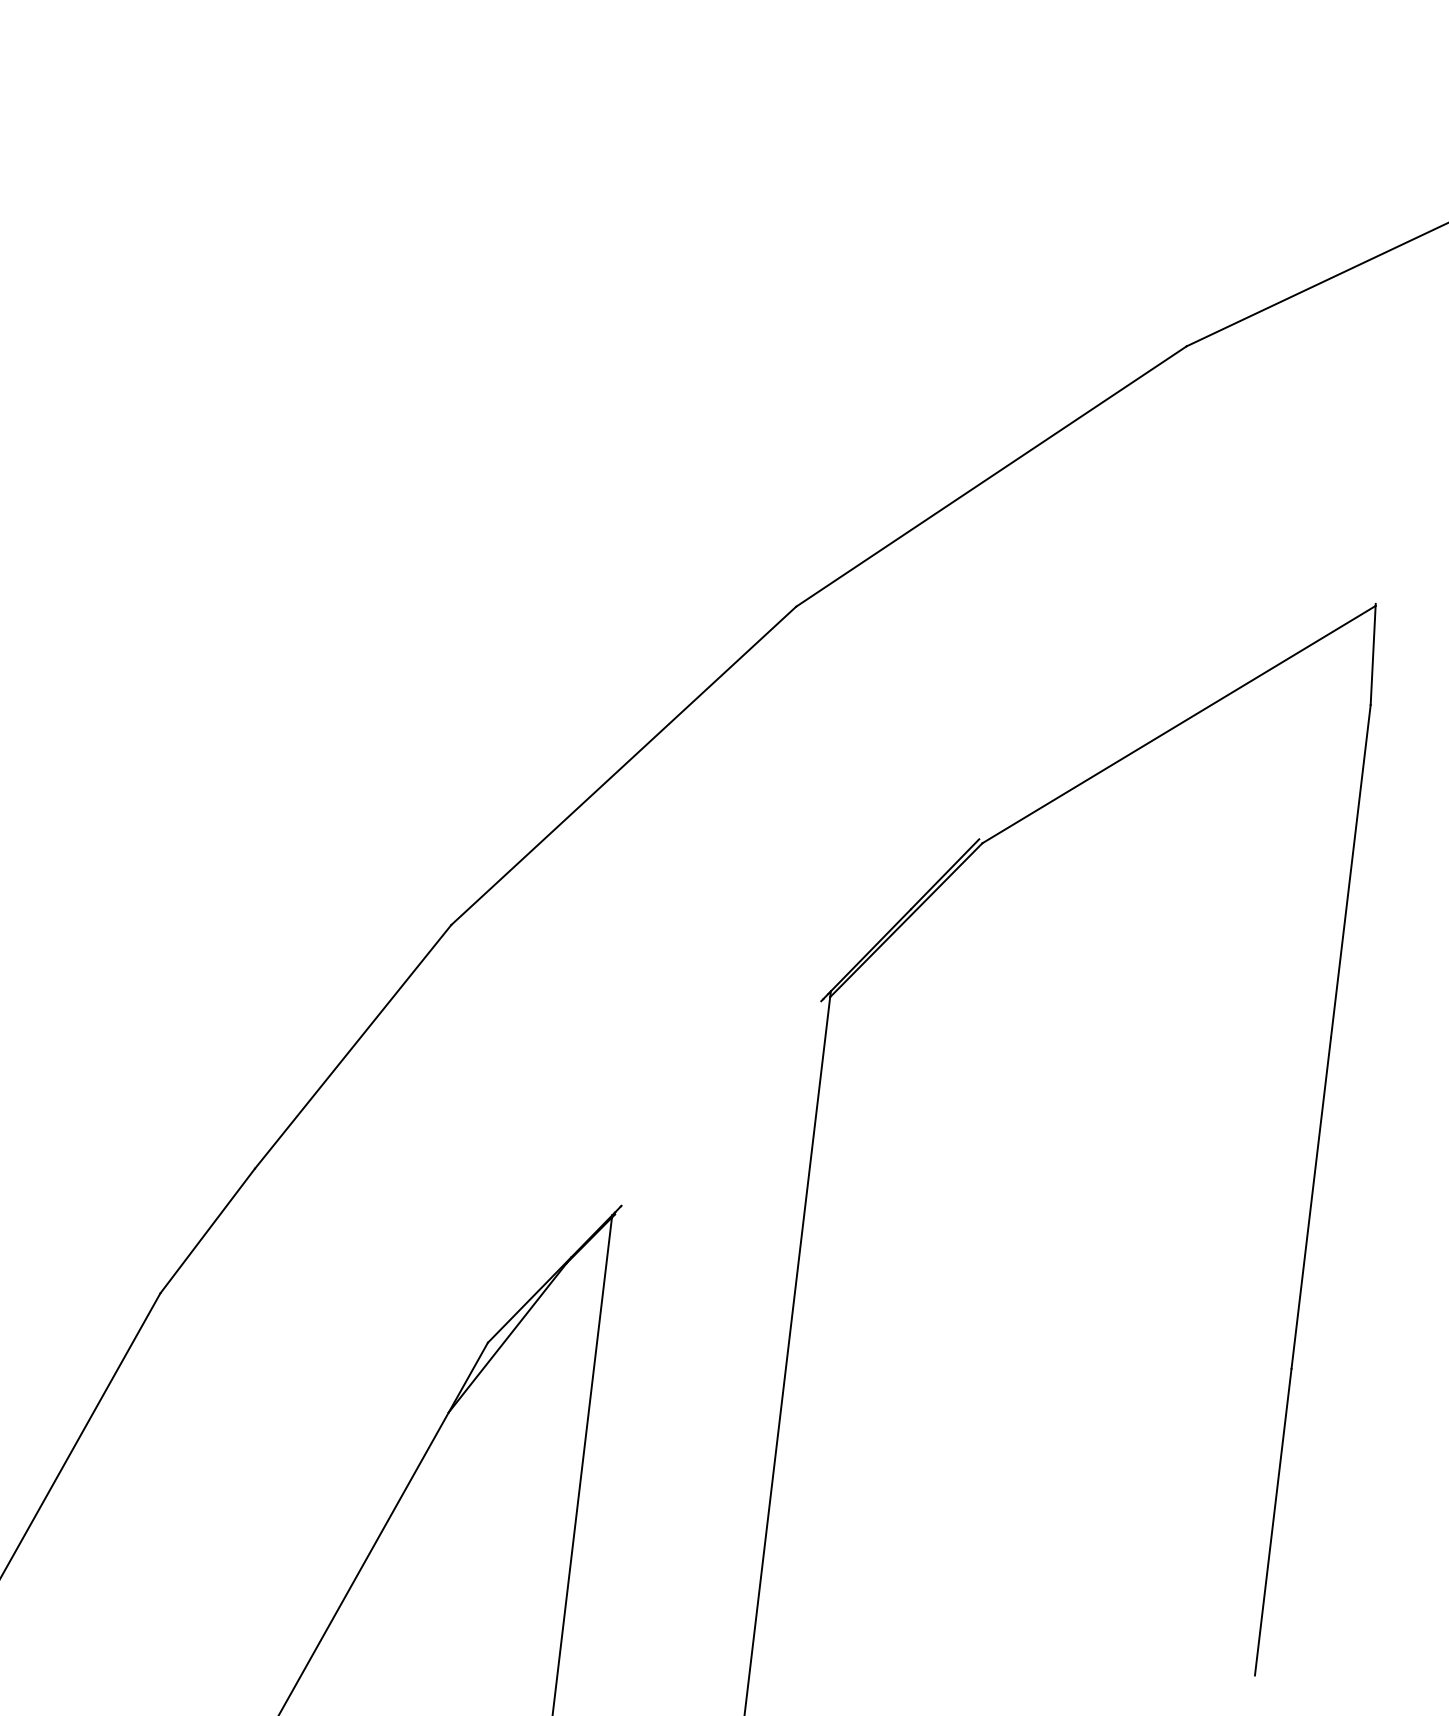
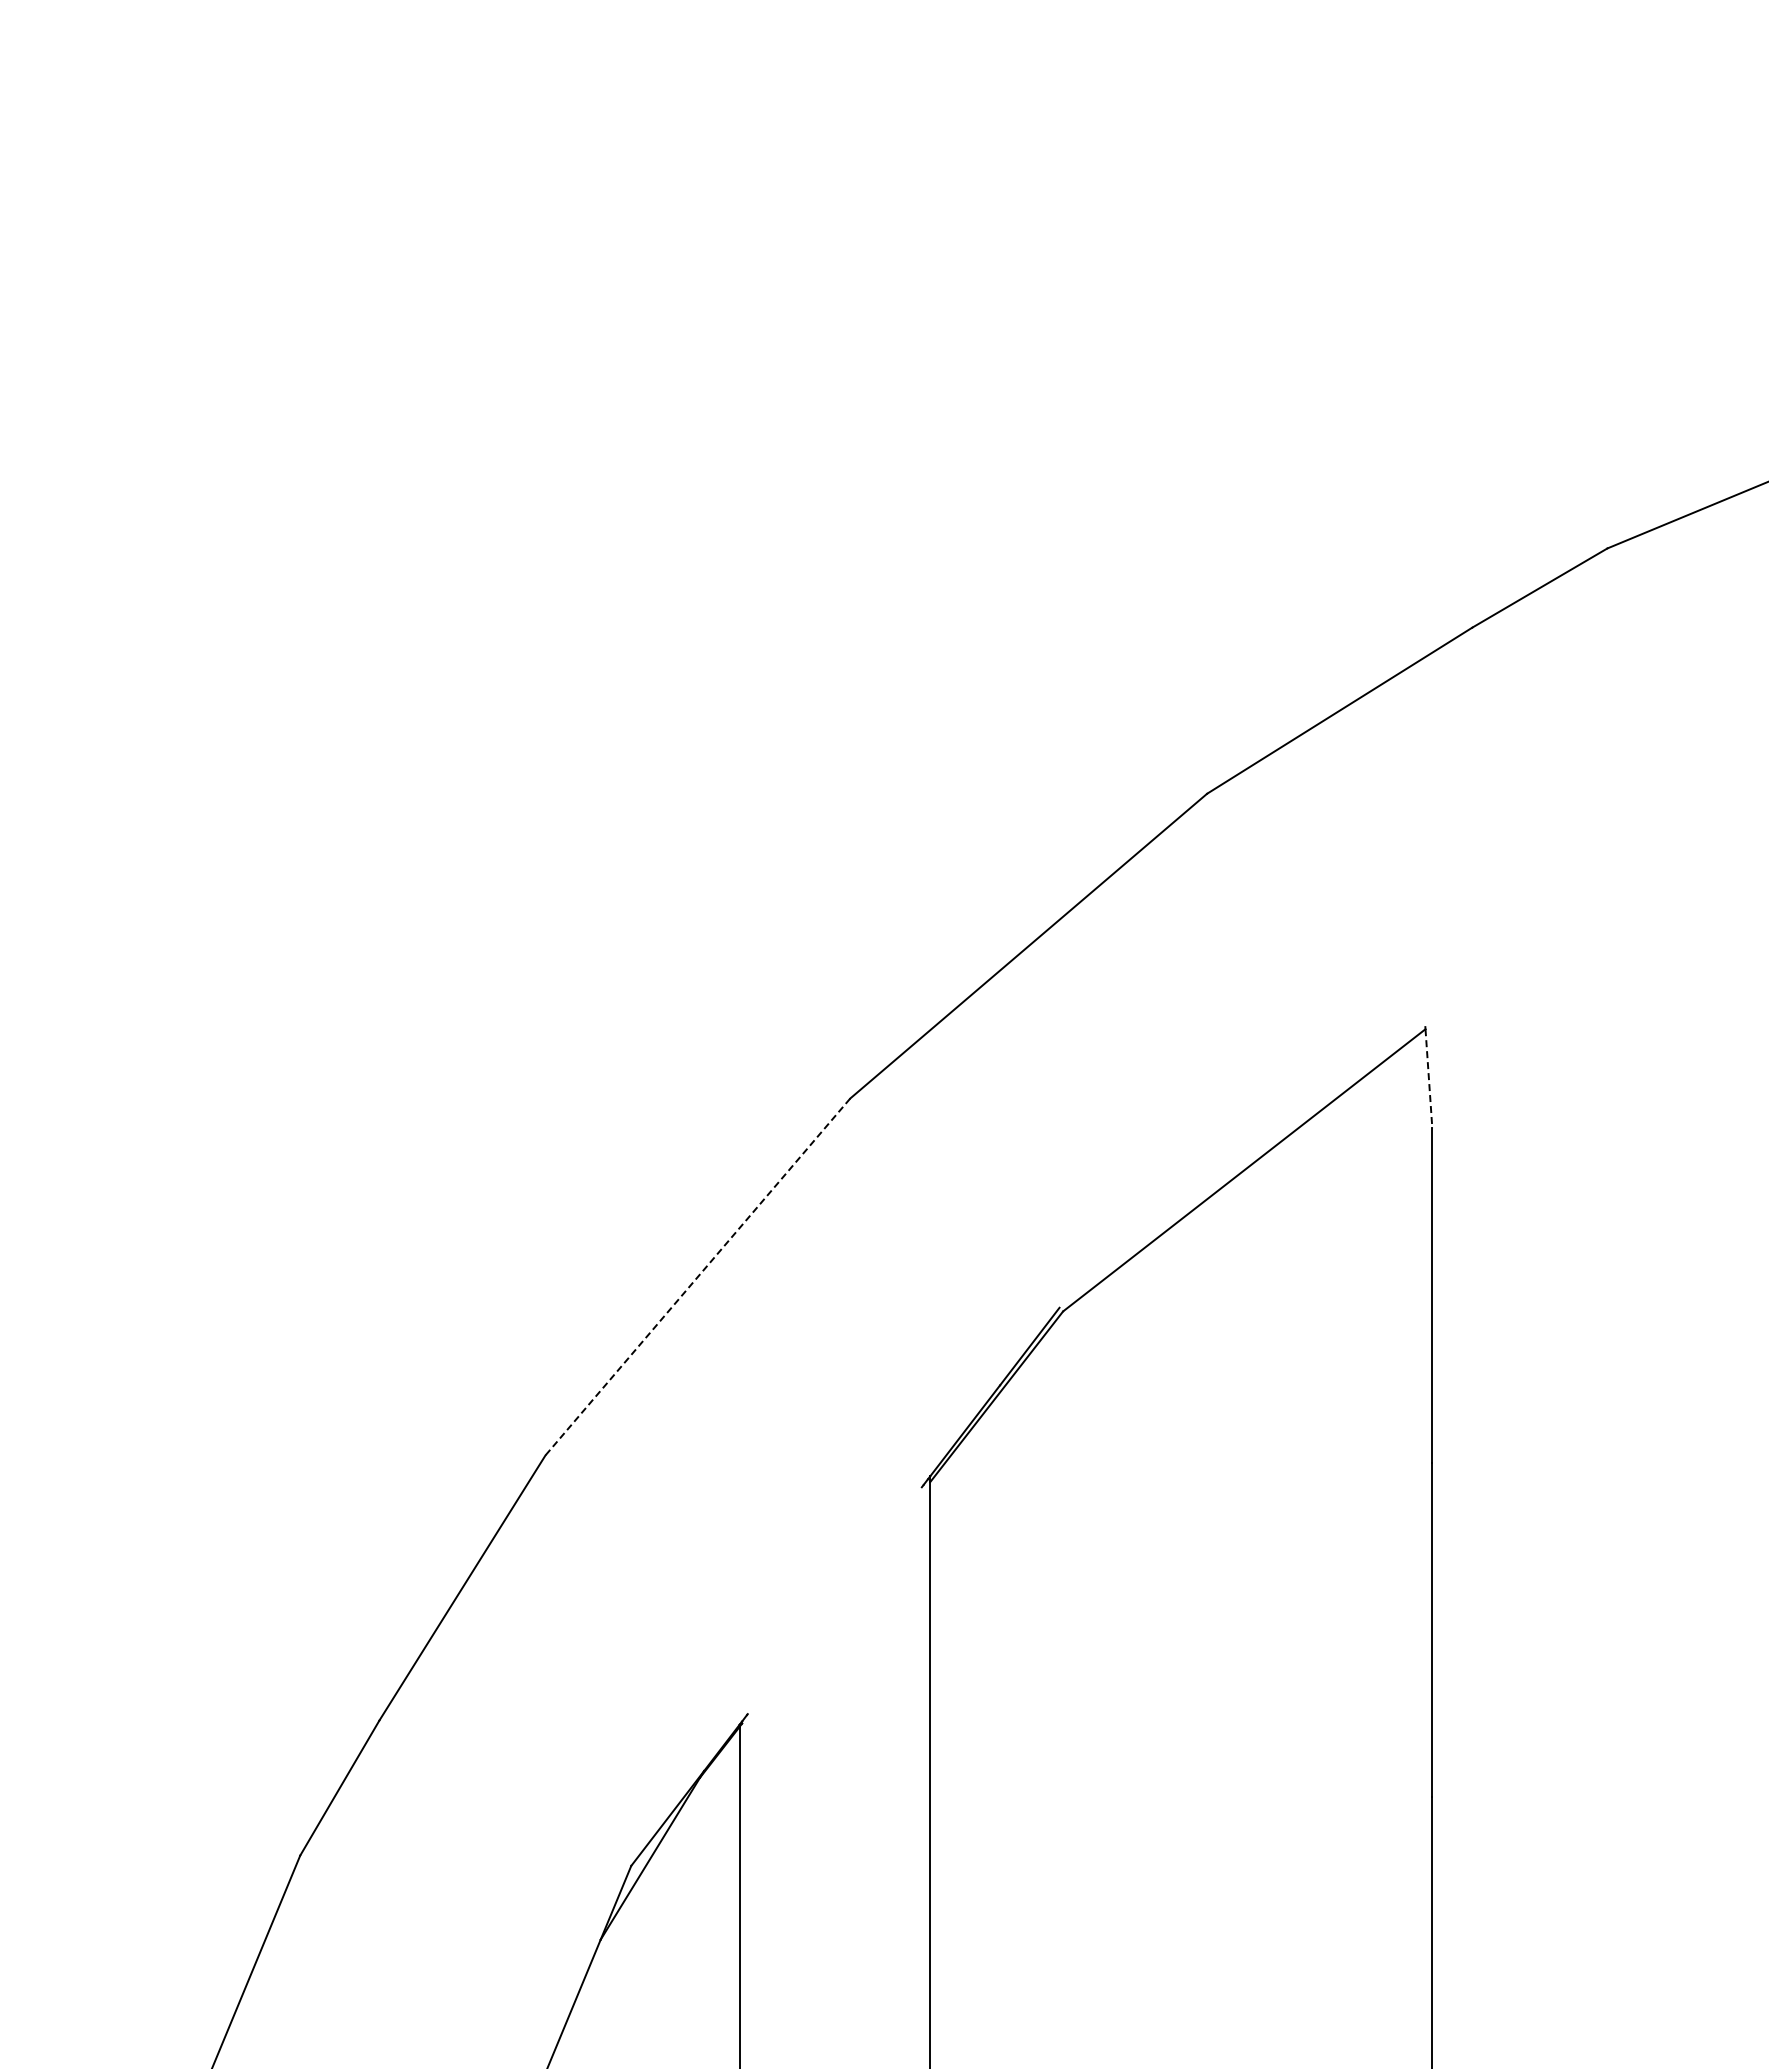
line: (1372, 655) -> (1428, 1078), solid -> dashed
line: (623, 765) -> (697, 1276), solid -> dashed

